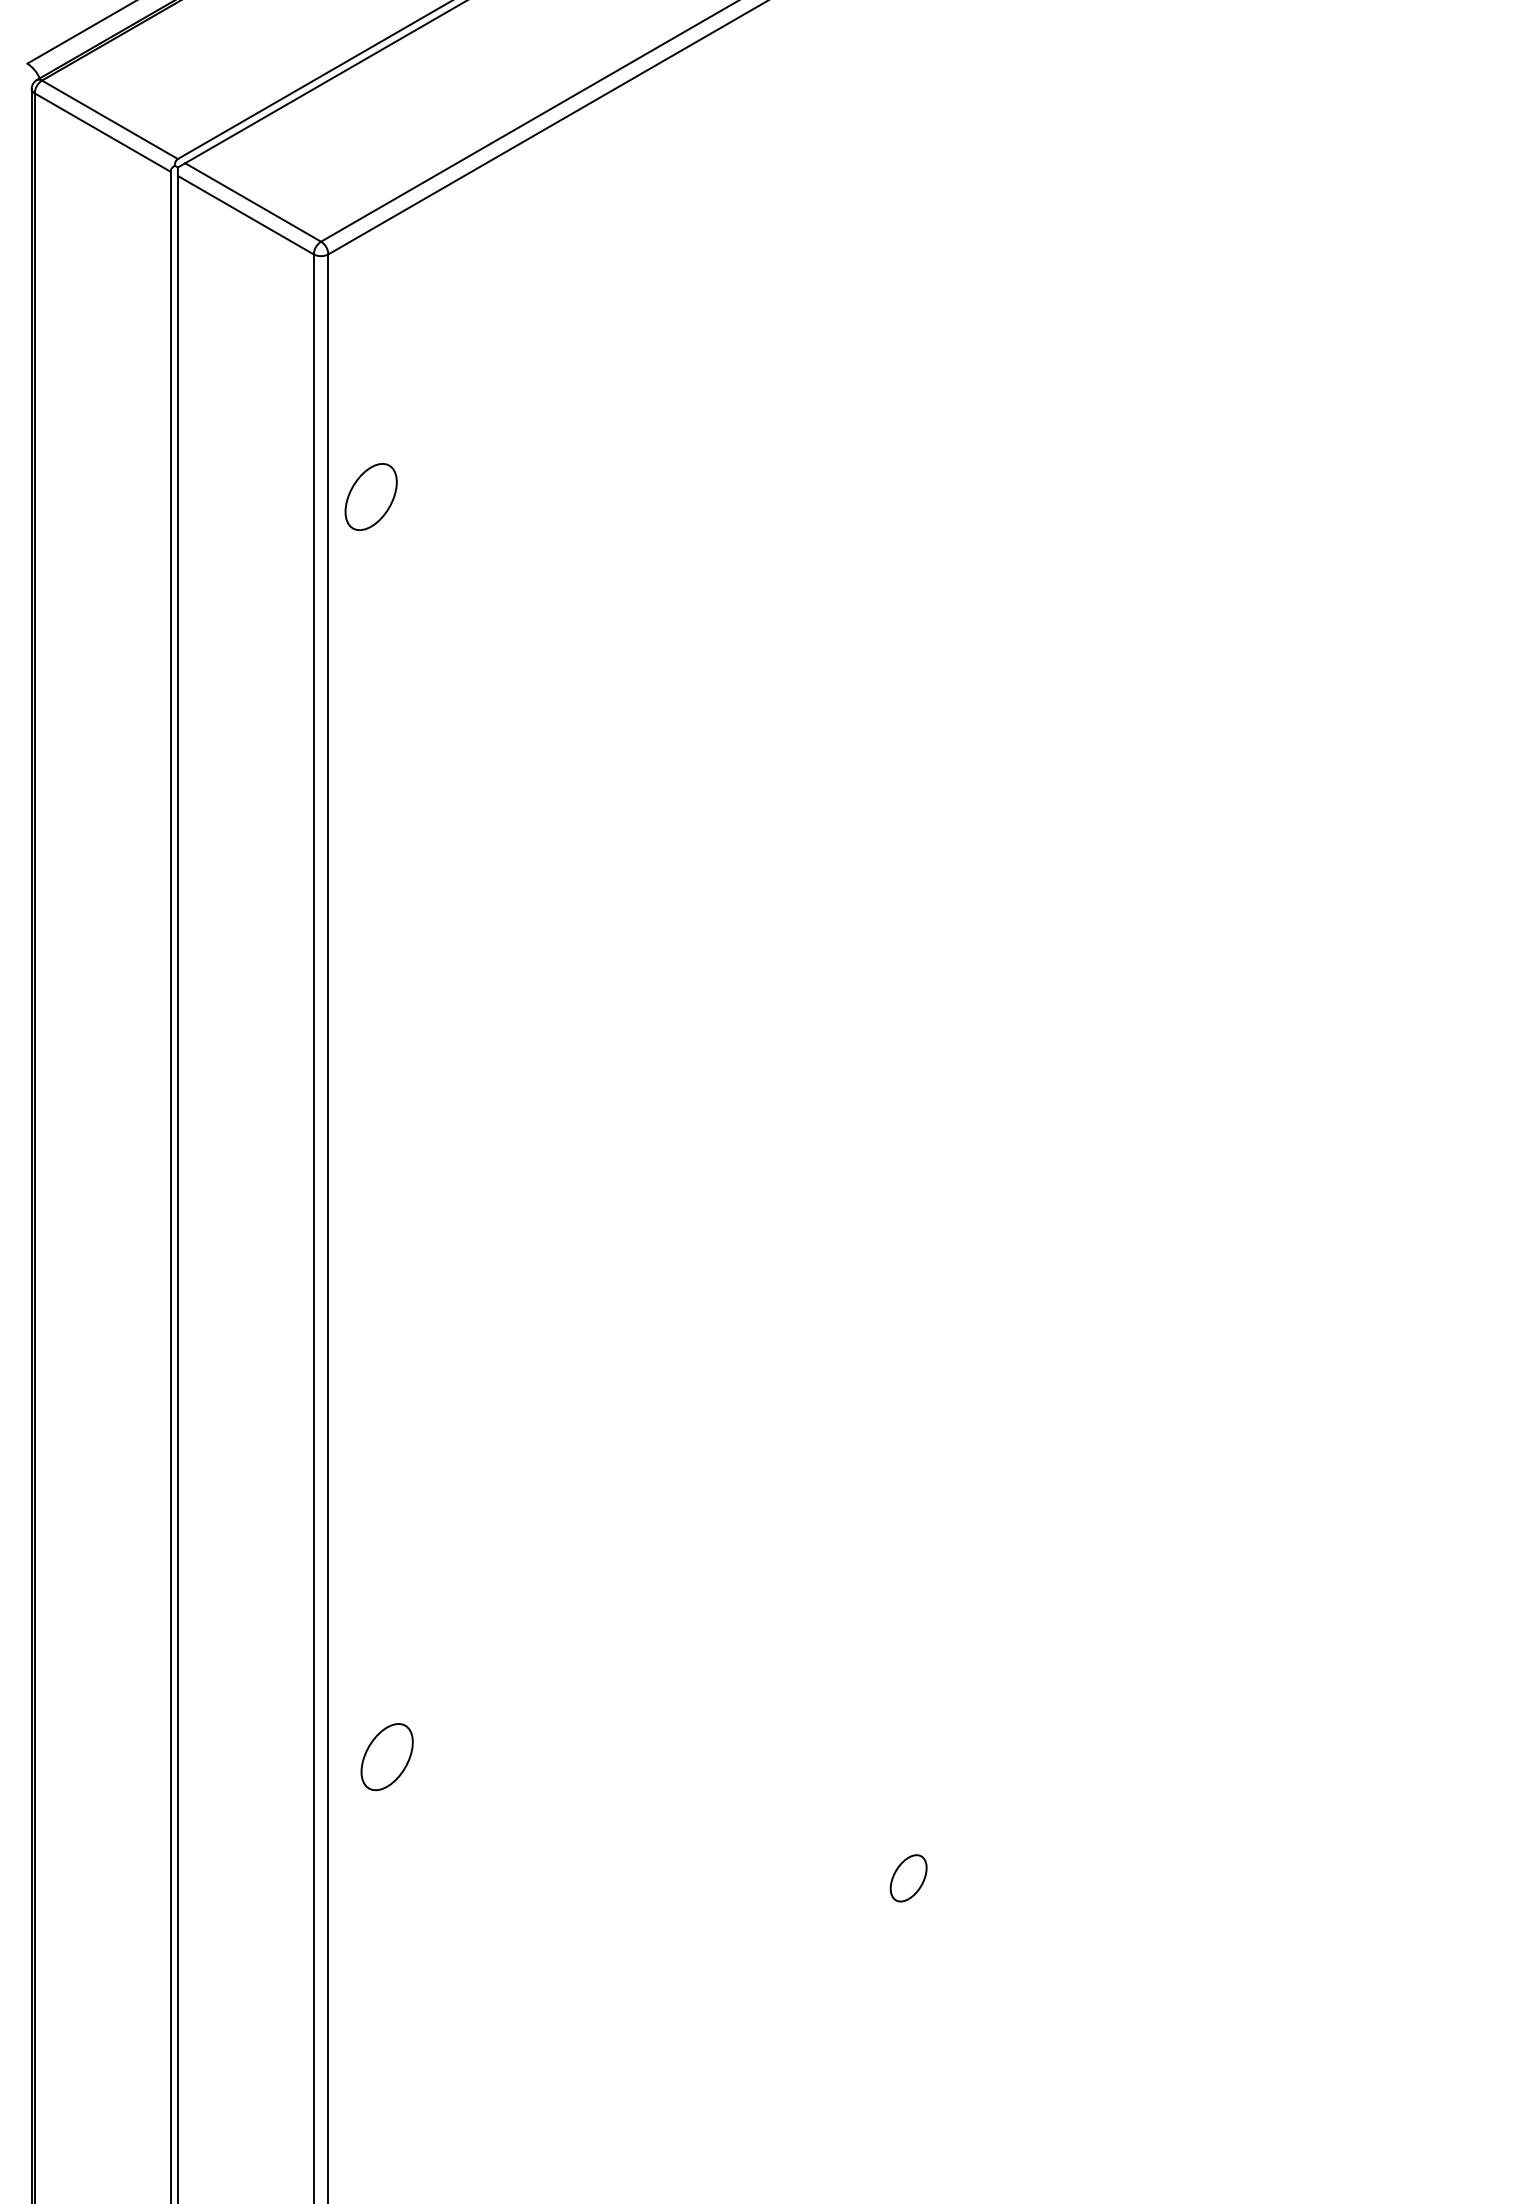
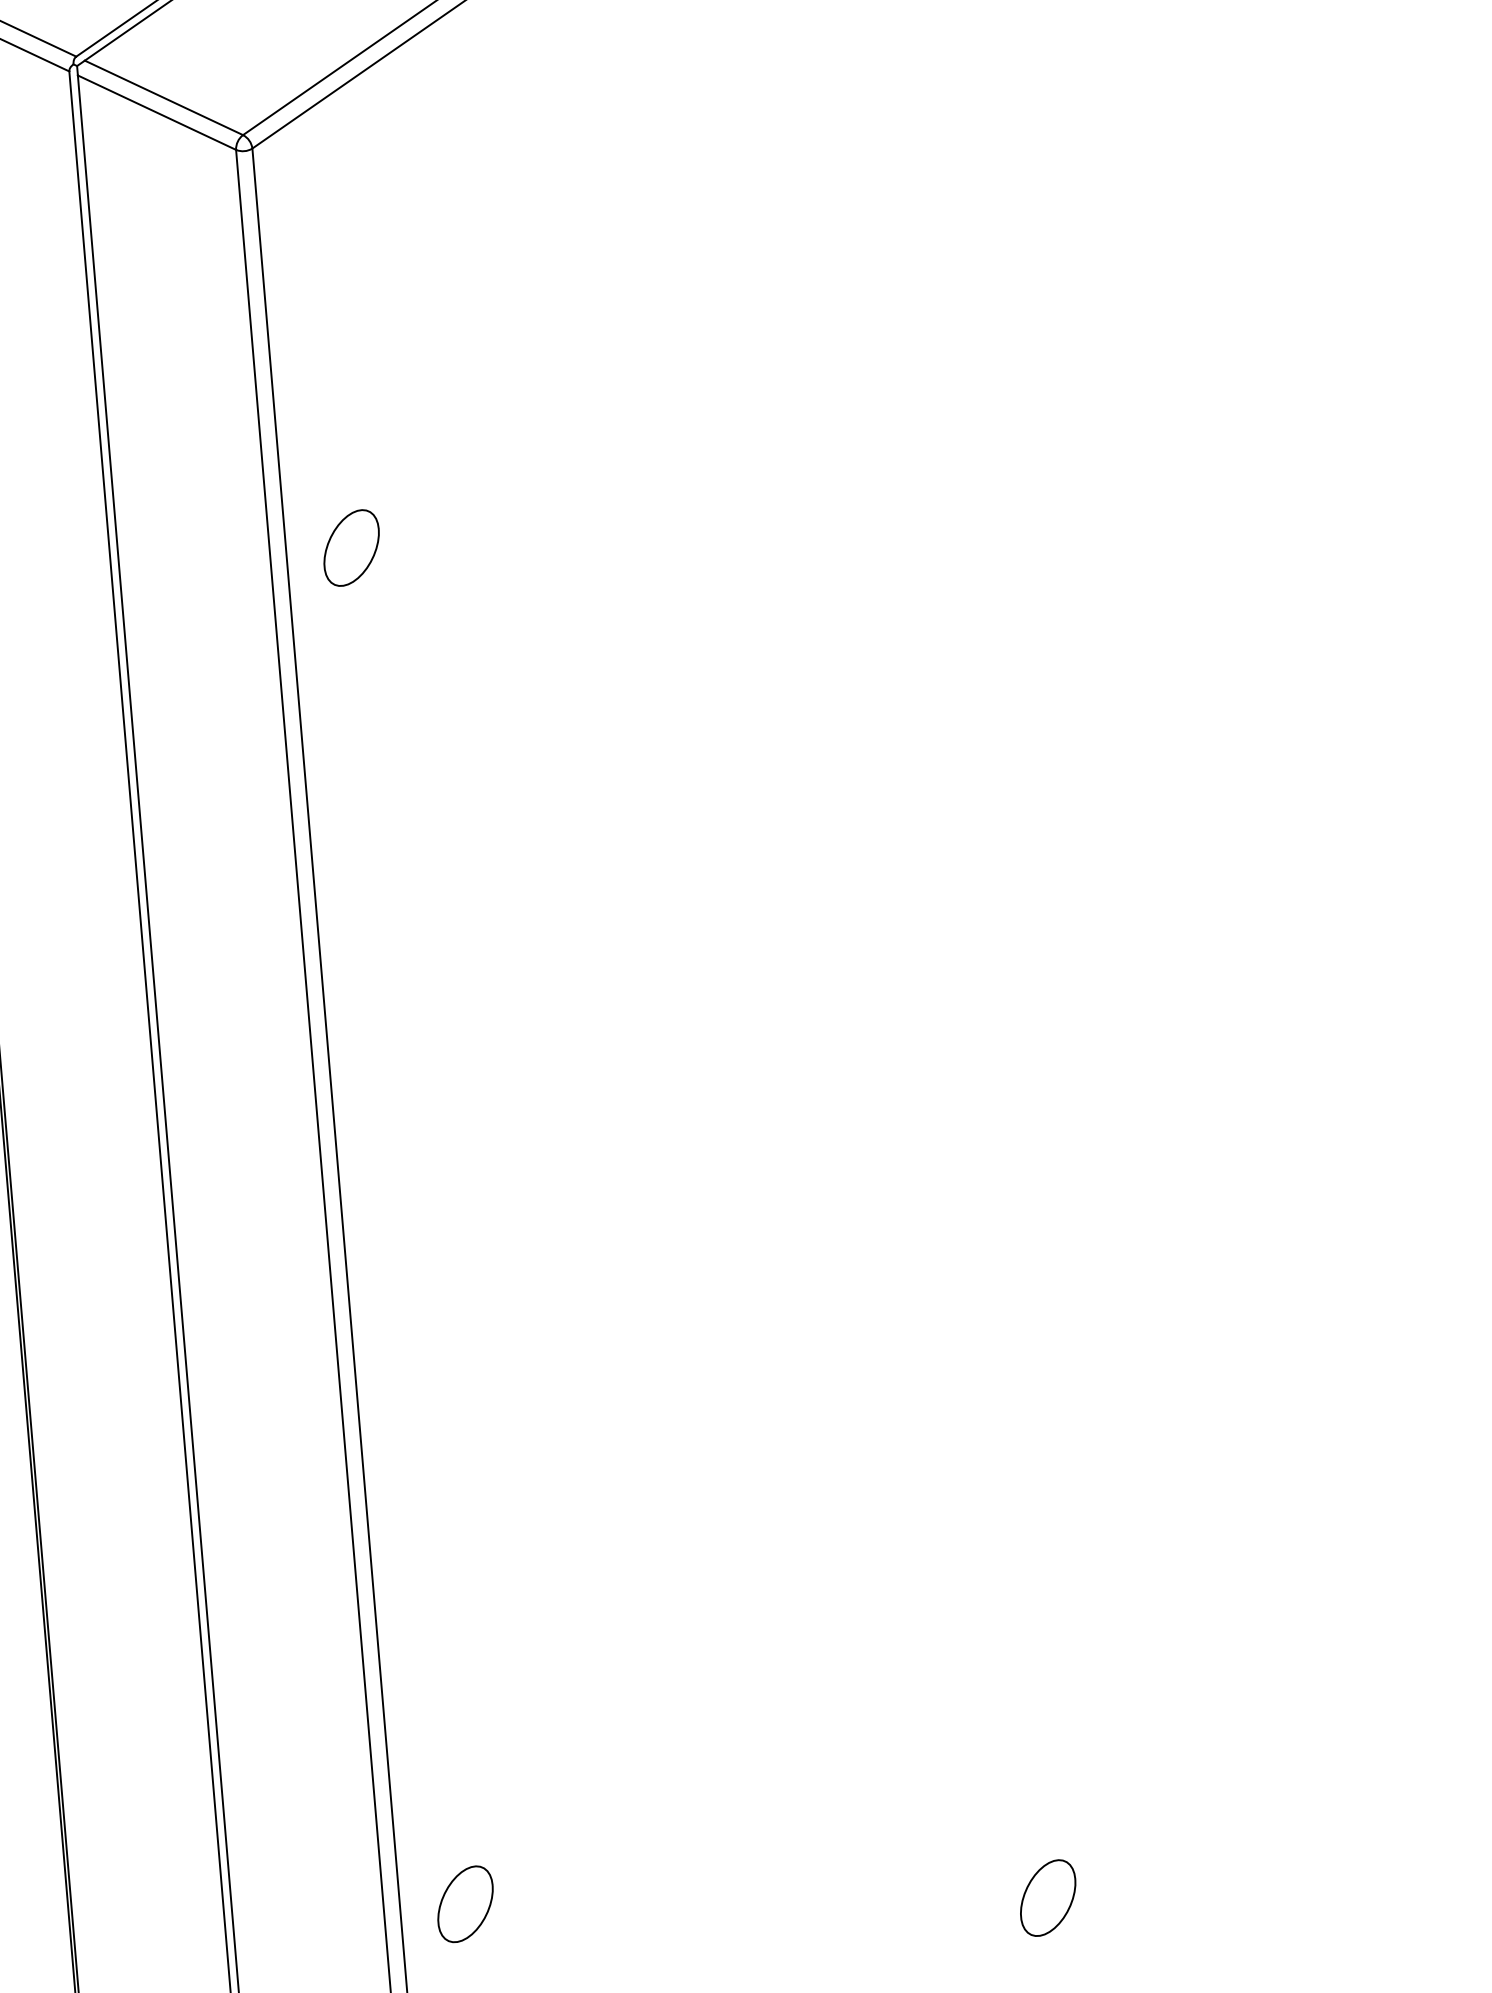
part: (370, 496) -> (350, 547), moved
part: (386, 1757) -> (464, 1904), moved
part: (908, 1878) -> (1048, 1898), size x1.43

